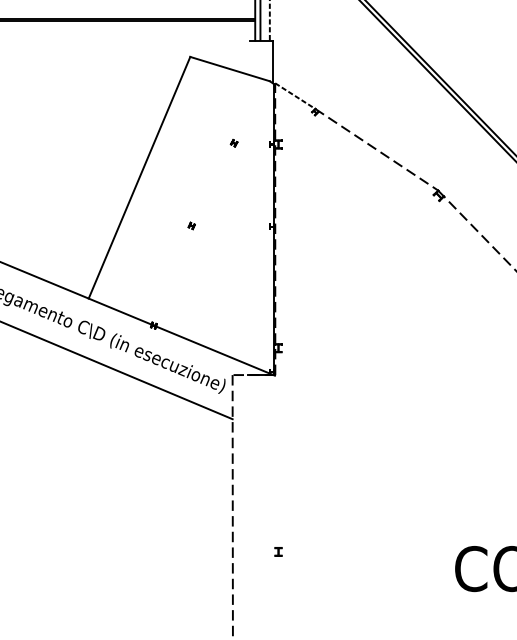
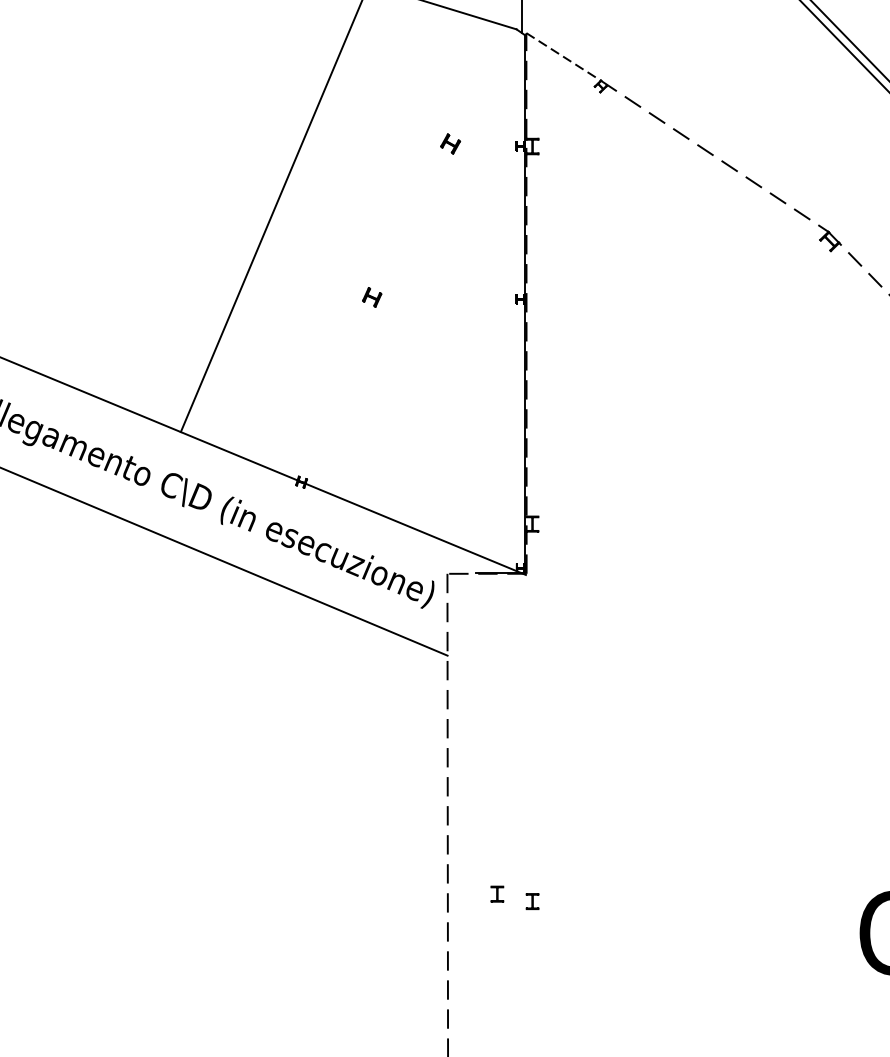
part: (233, 143) -> (449, 144), size x1.6
part: (191, 225) -> (371, 296), size x1.6
part: (259, 547) -> (497, 893), added

